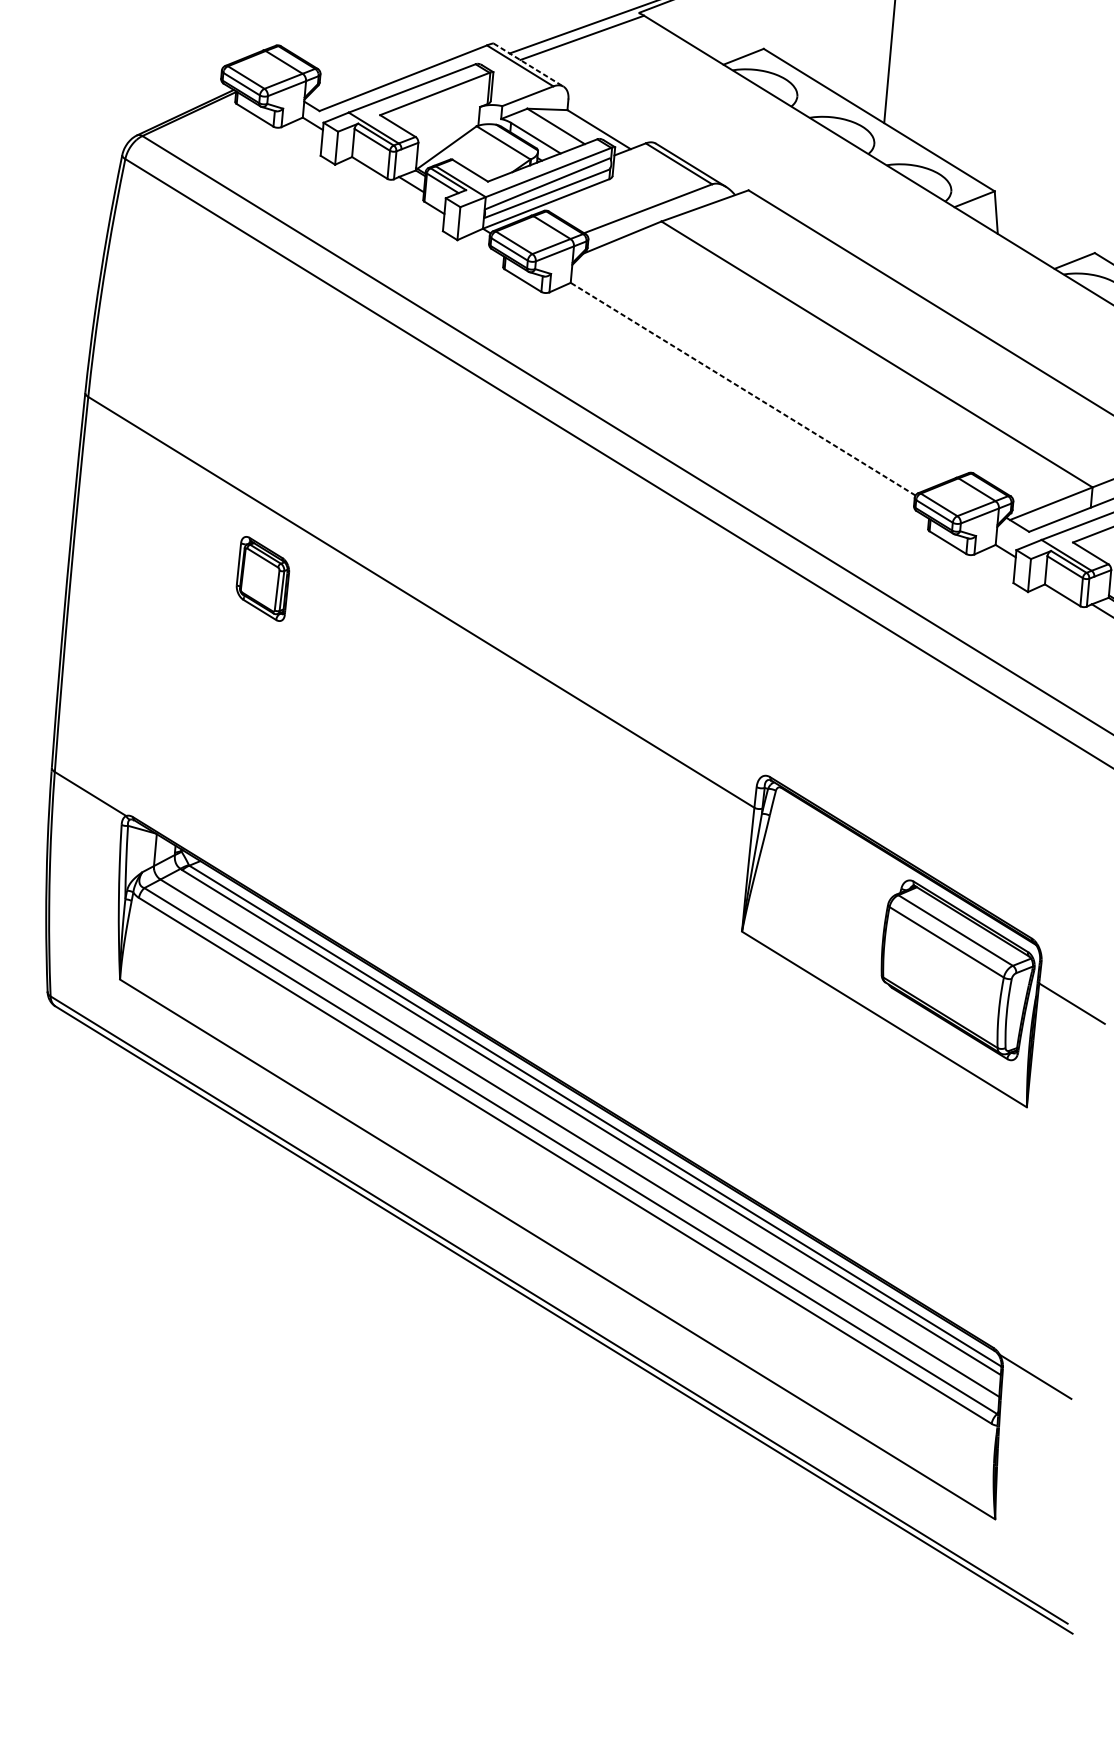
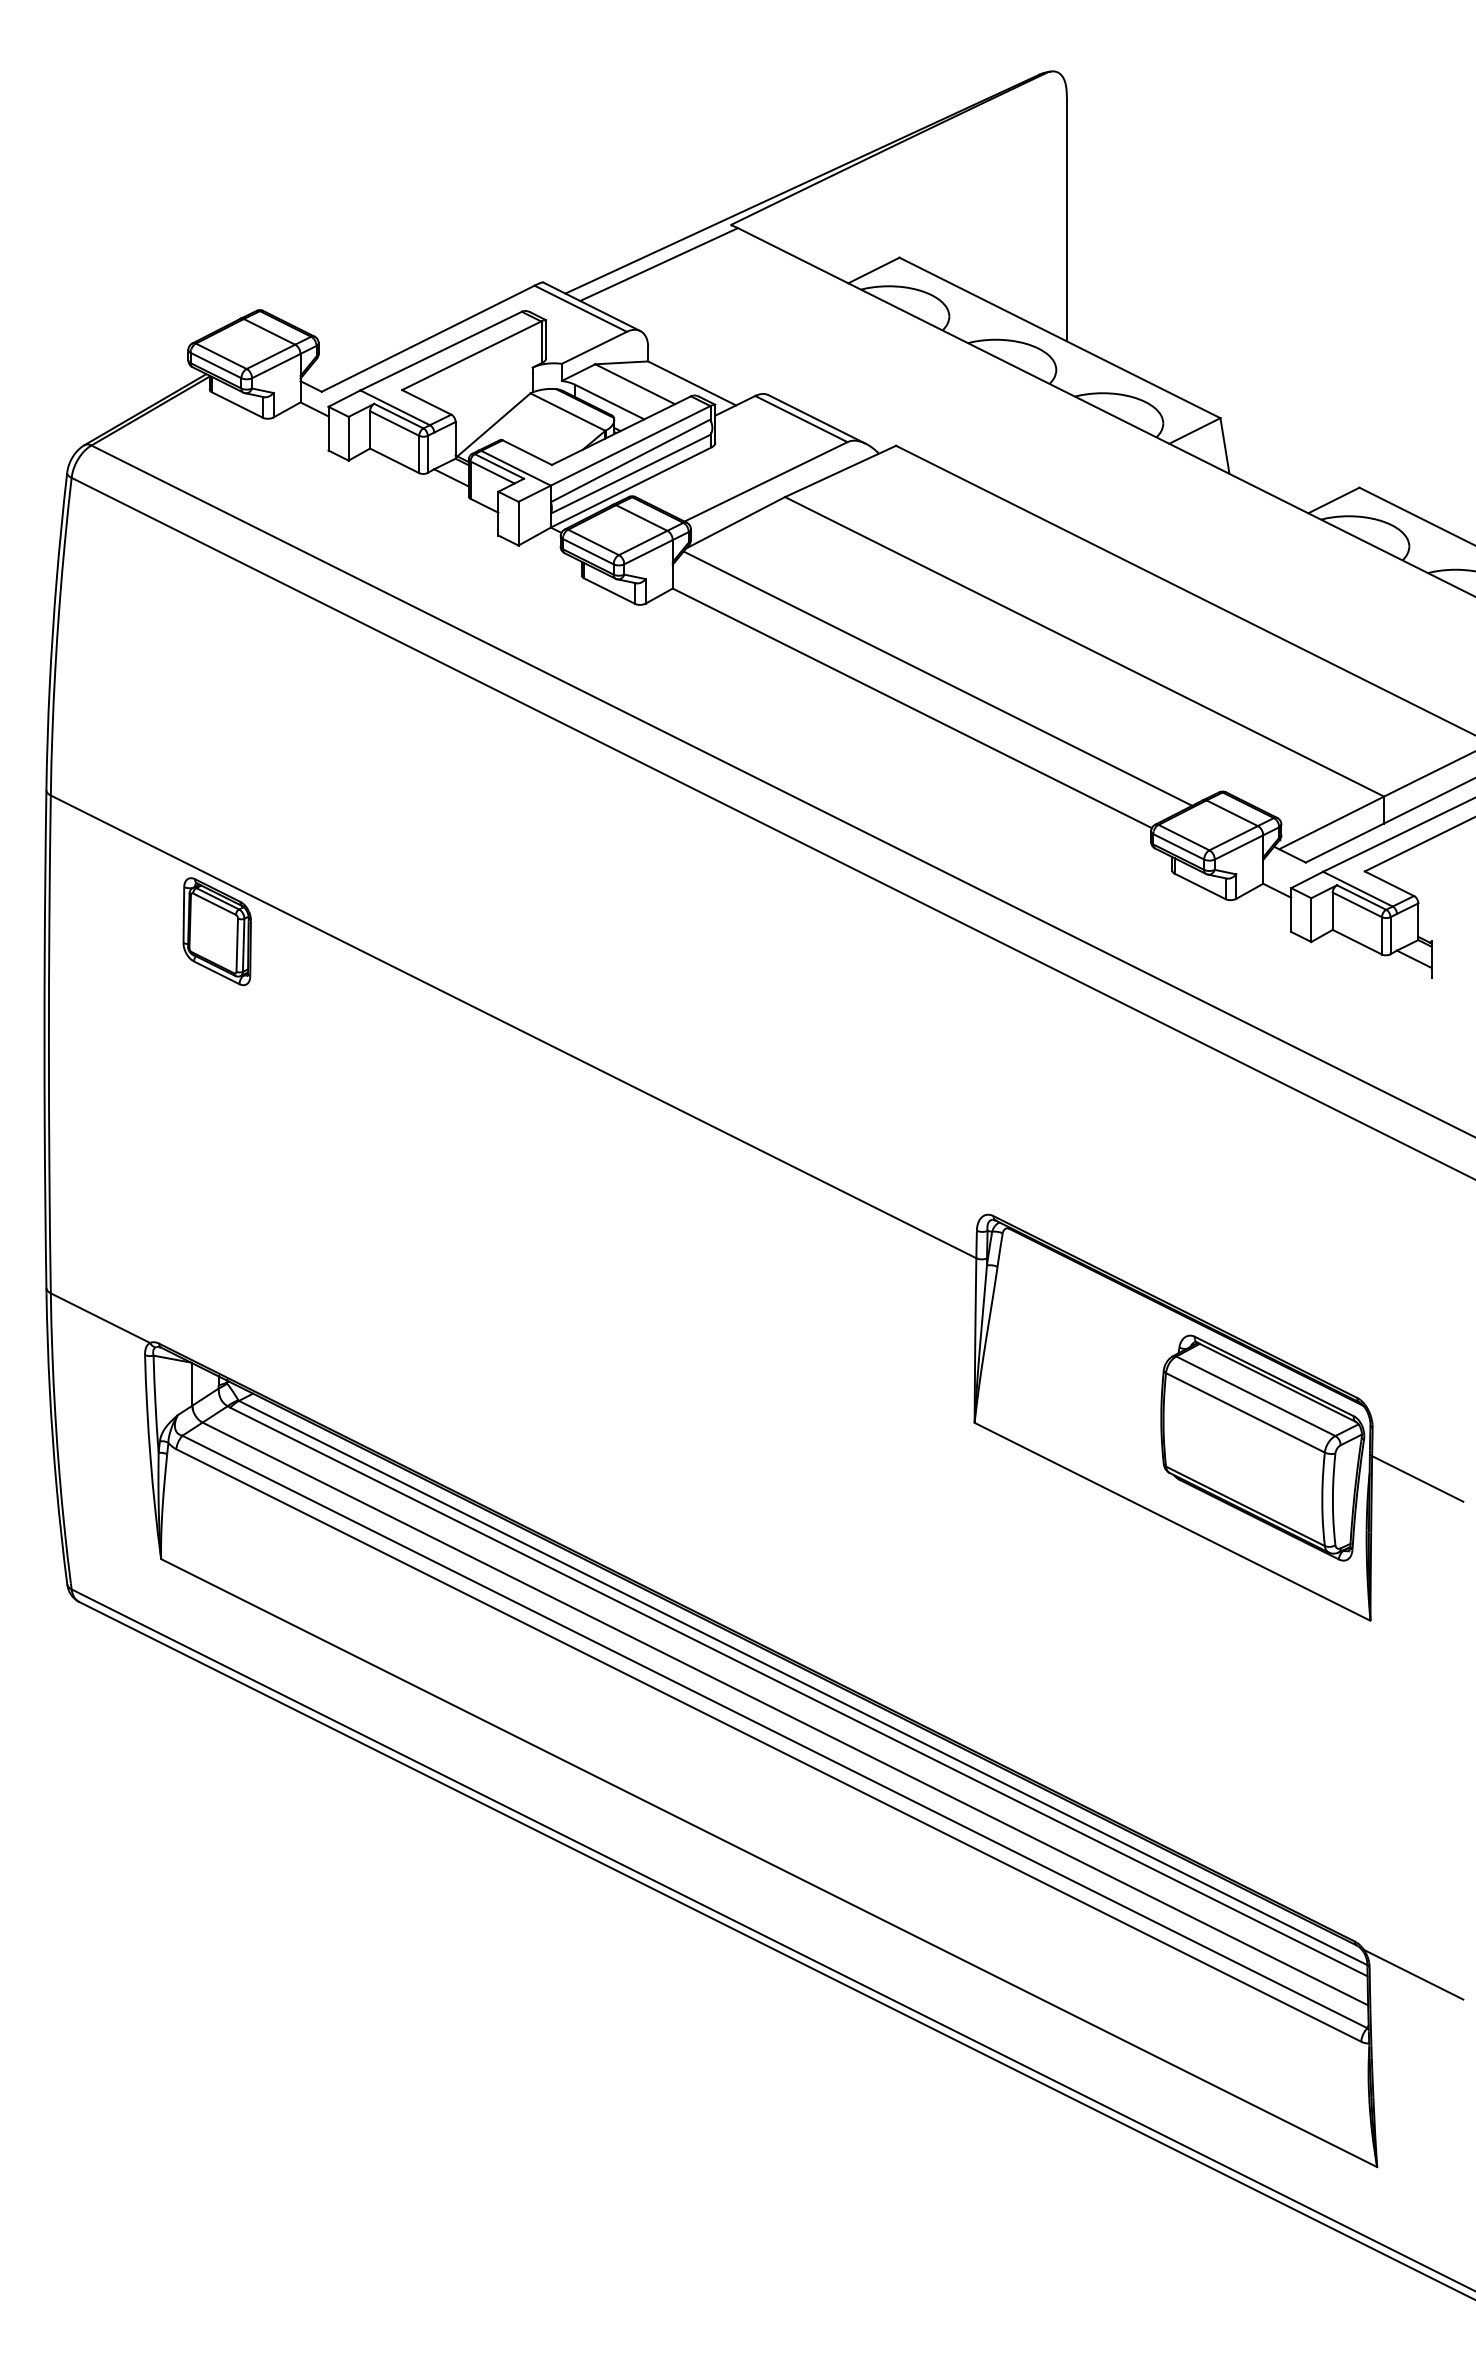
line: (529, 64) -> (592, 306), dashed -> solid
line: (764, 368) -> (937, 678), added
line: (743, 389) -> (912, 708), dashed -> solid
part: (262, 578) -> (216, 931), moved

